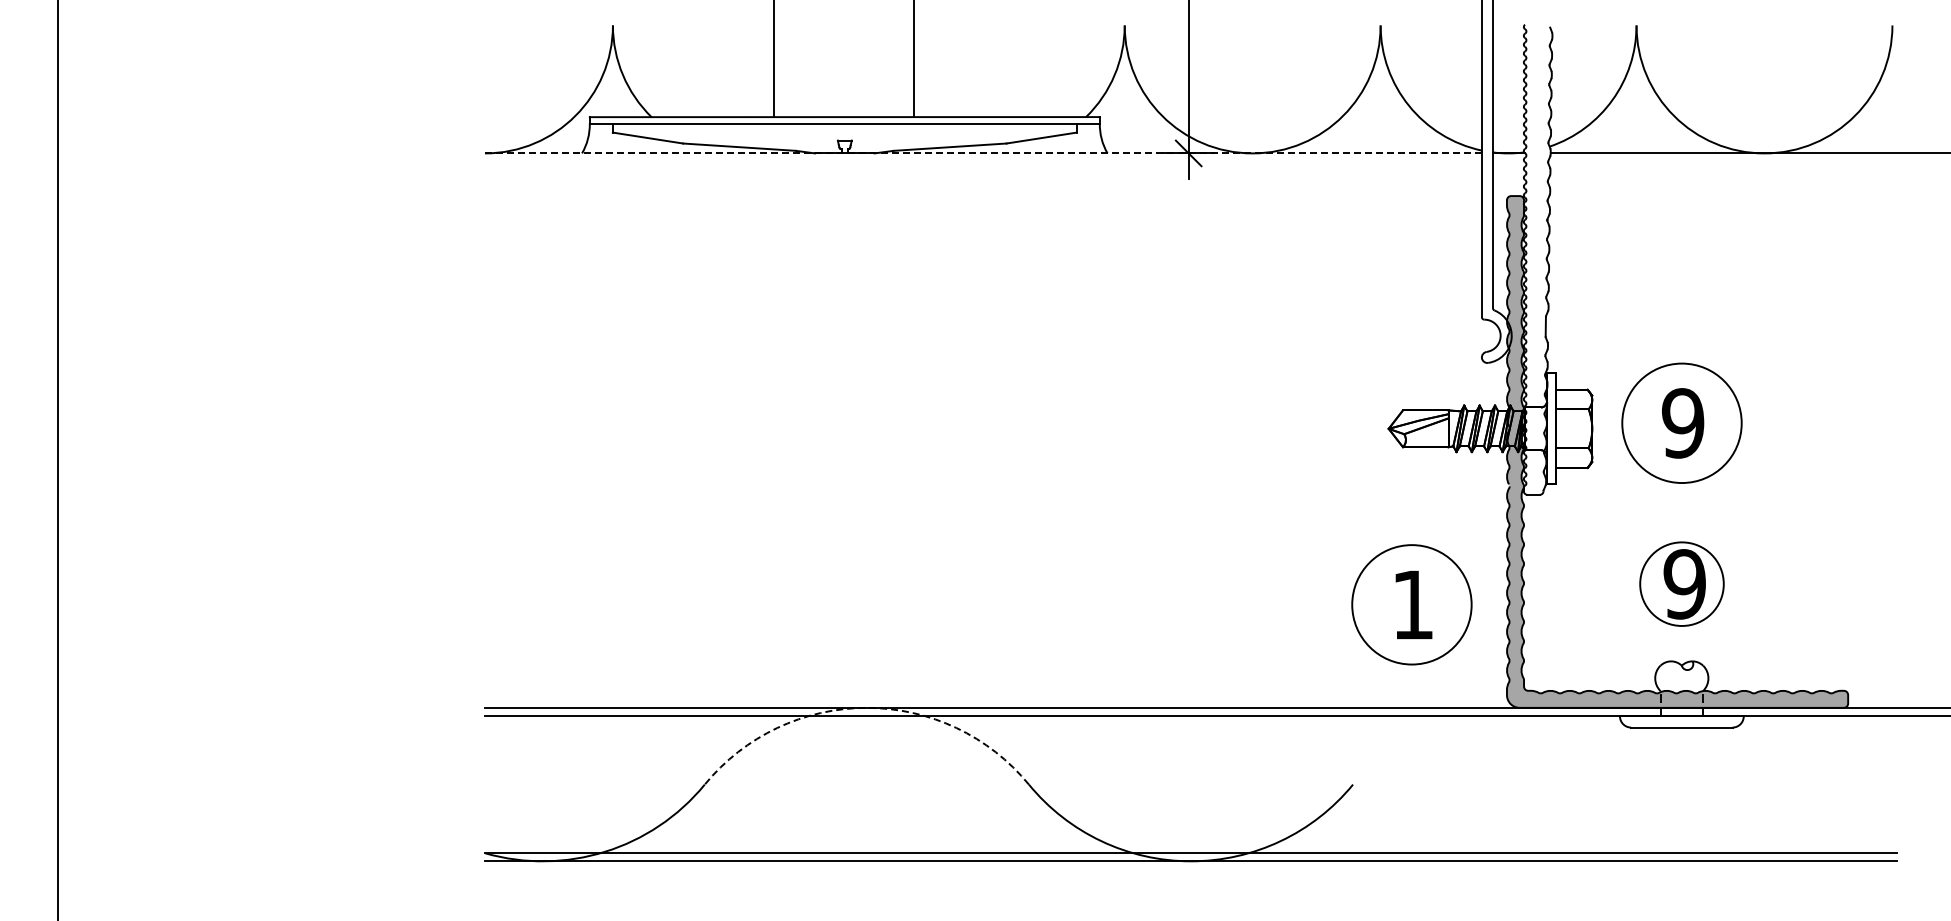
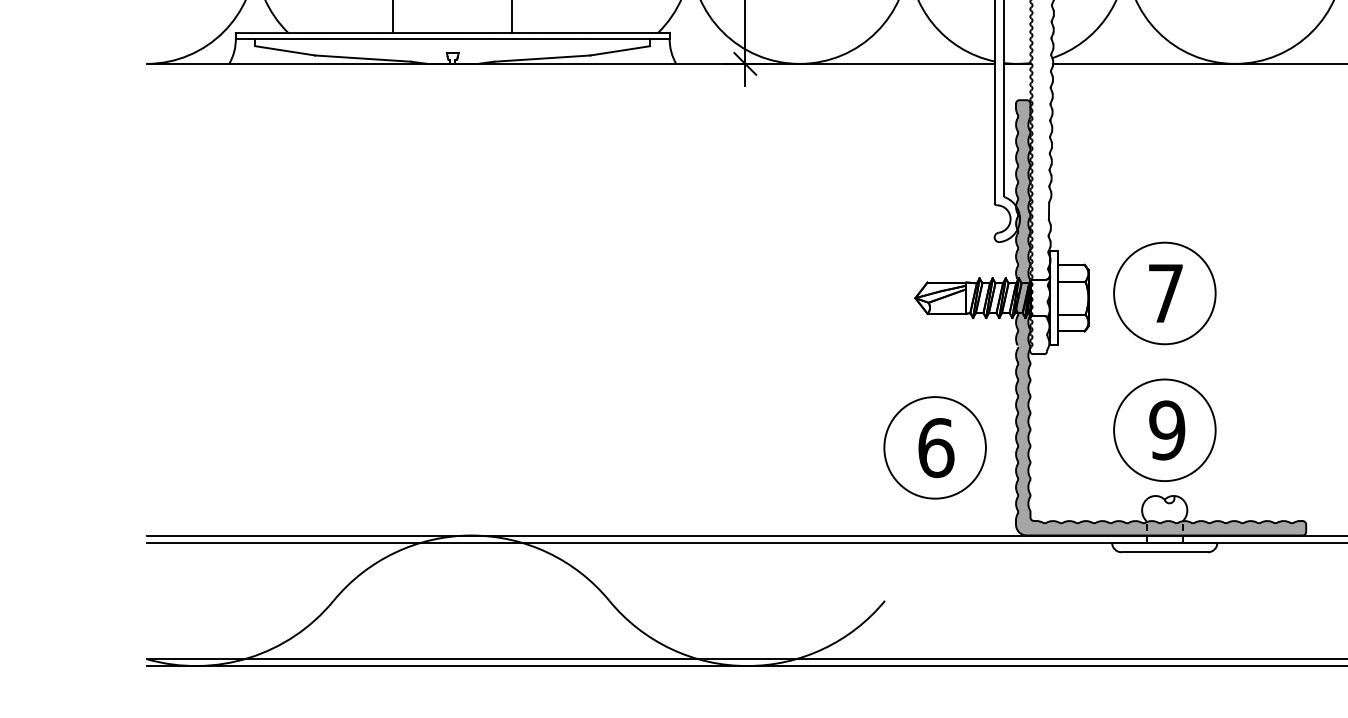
line: (982, 153) -> (569, 63), dashed -> solid
text: (1683, 423) -> (1166, 293), 9 -> 7
circle: (1681, 583) -> (1164, 429), size x1.43
text: (1413, 604) -> (936, 447), 1 -> 6
arc: (866, 707) -> (471, 535), dashed -> solid

